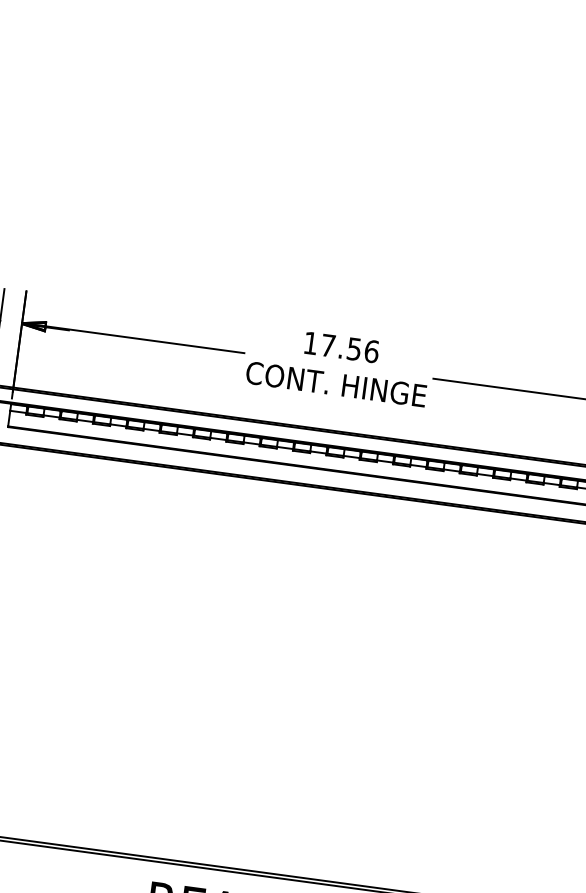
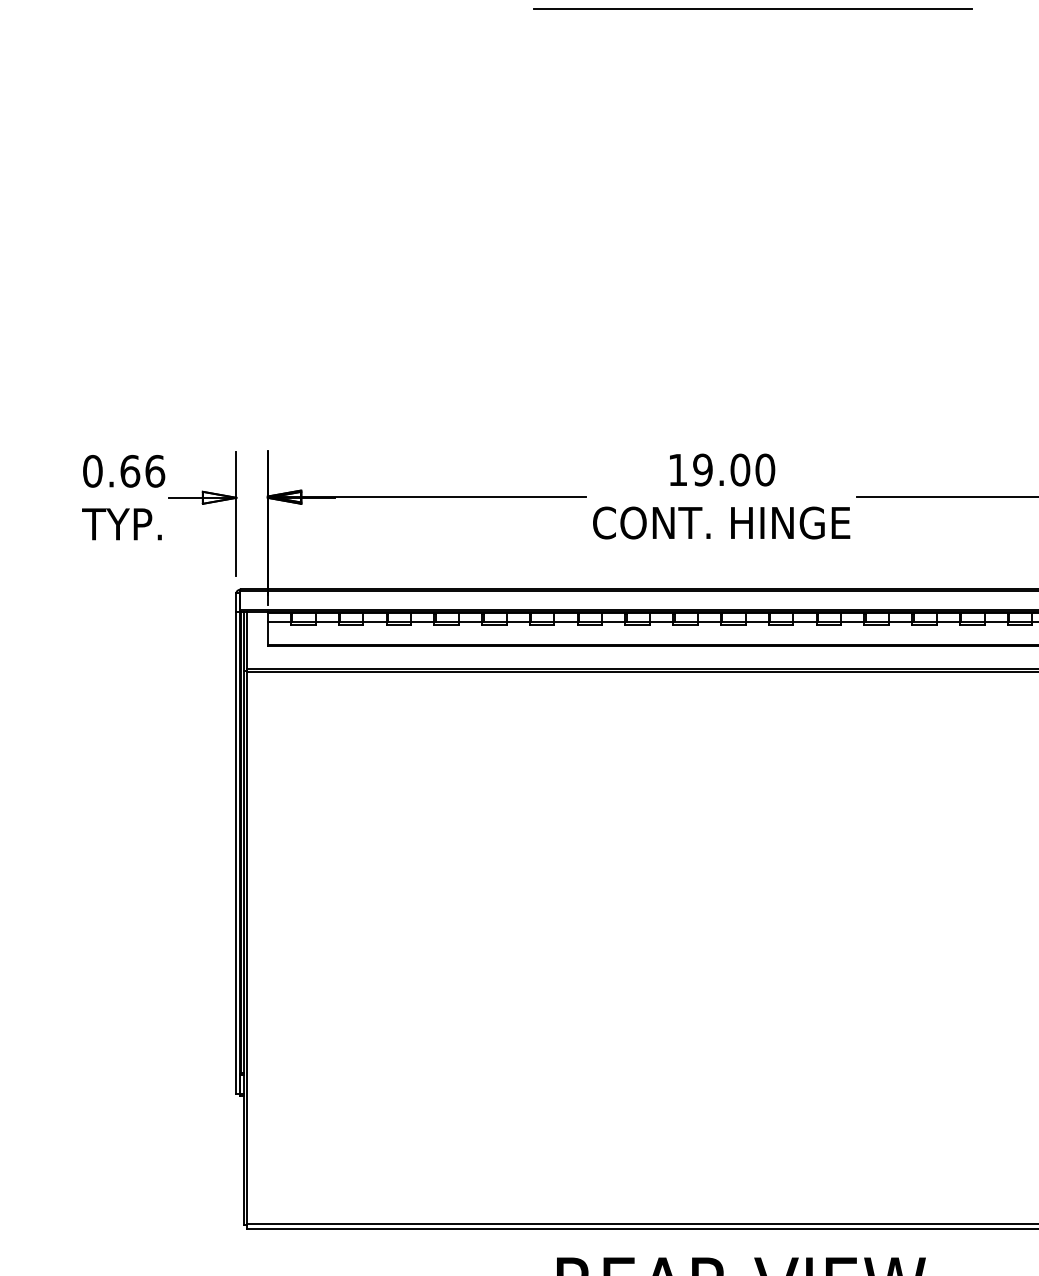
line: (406, 28) -> (752, 8), added
text: (350, 348) -> (734, 469), 17.56 -> 19.00

